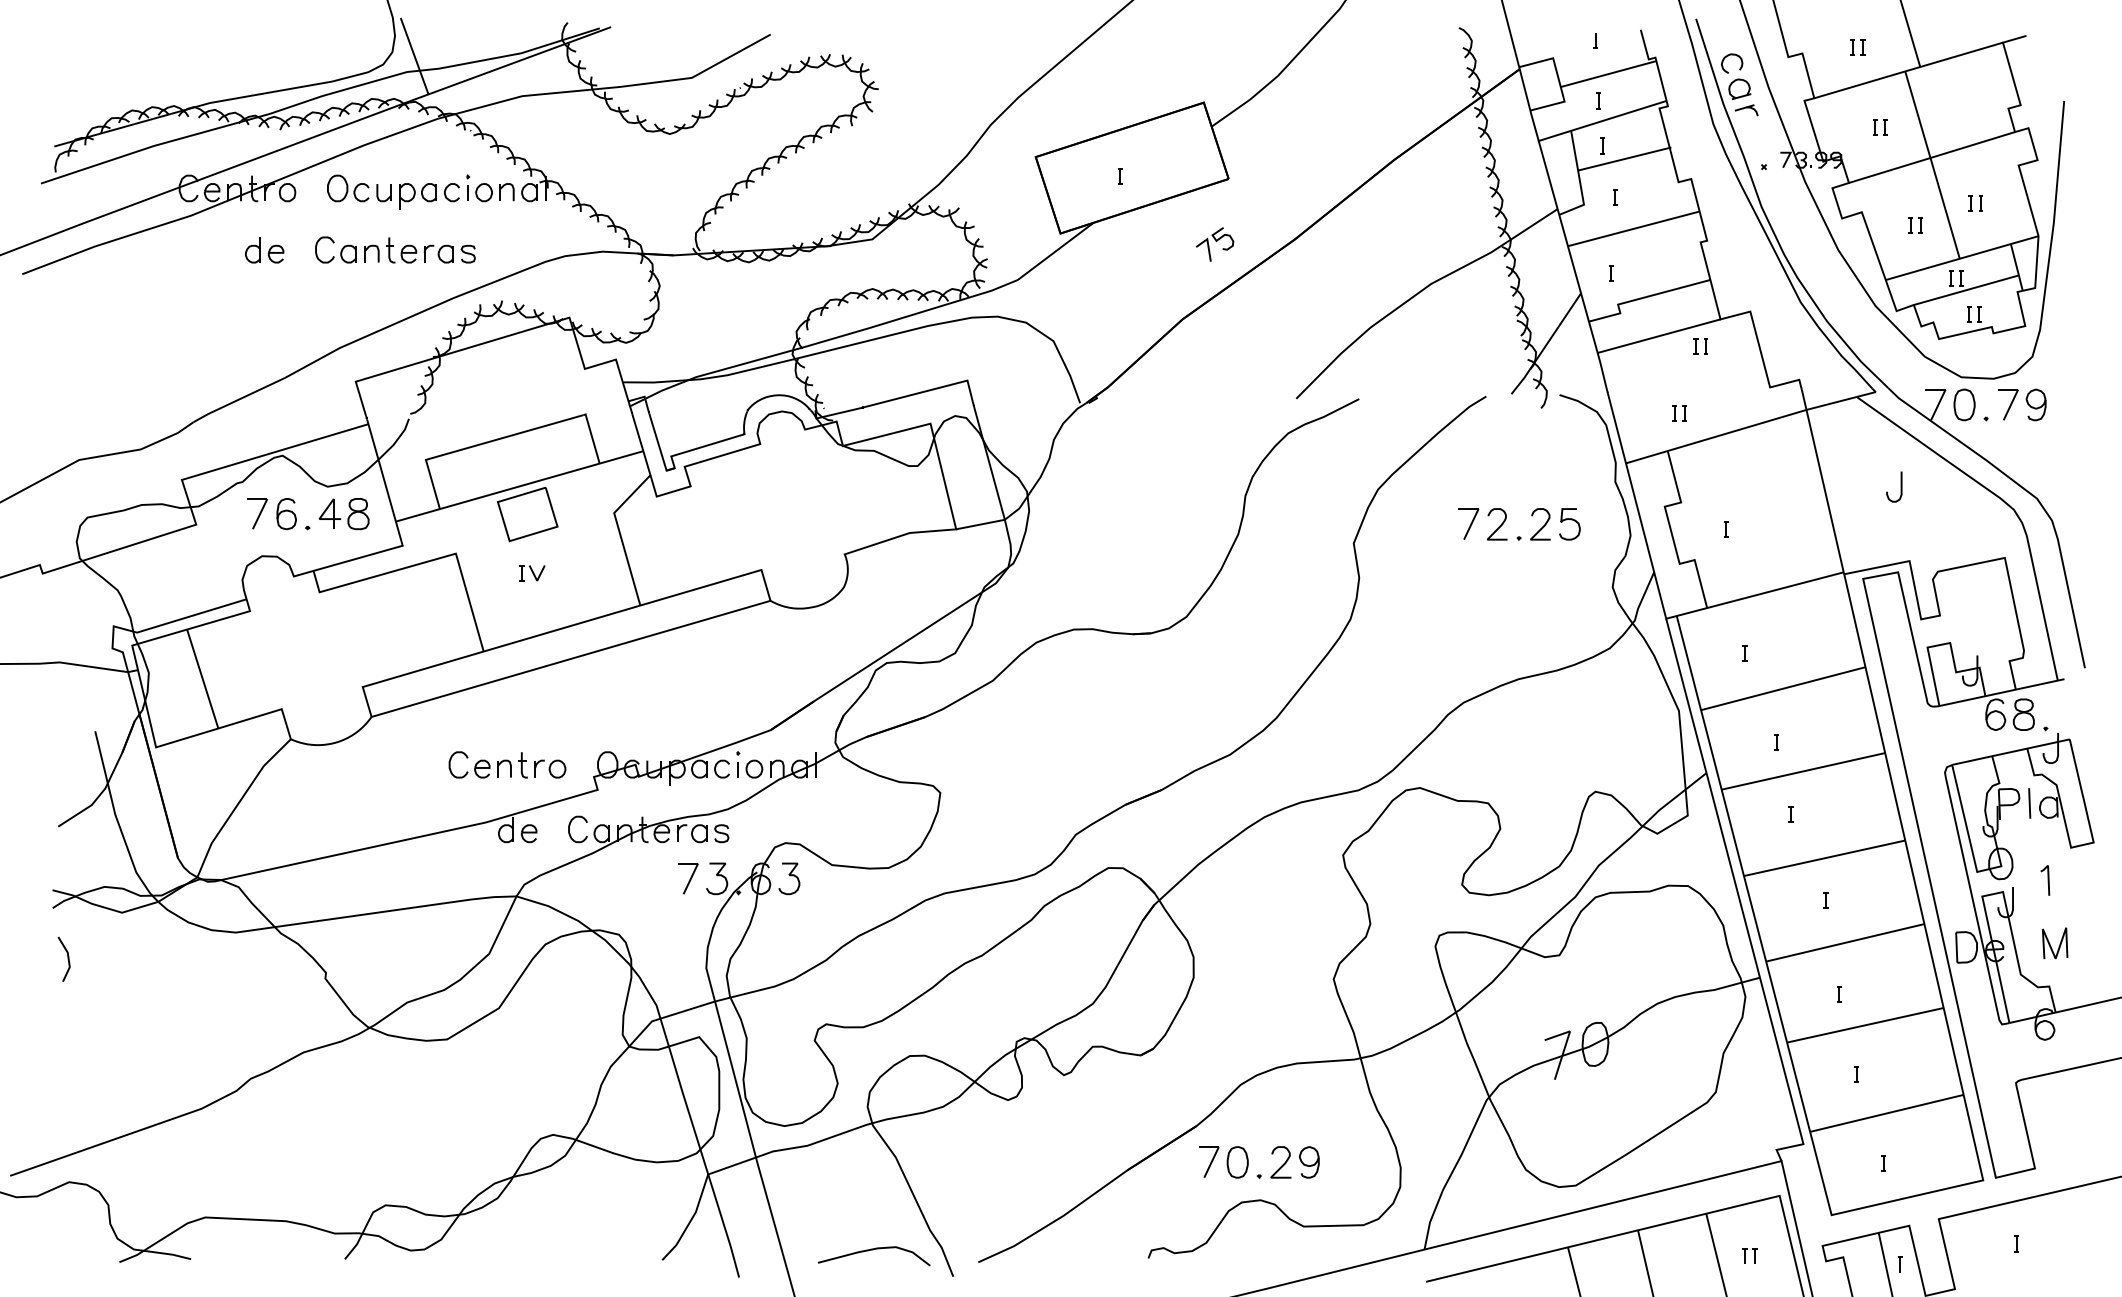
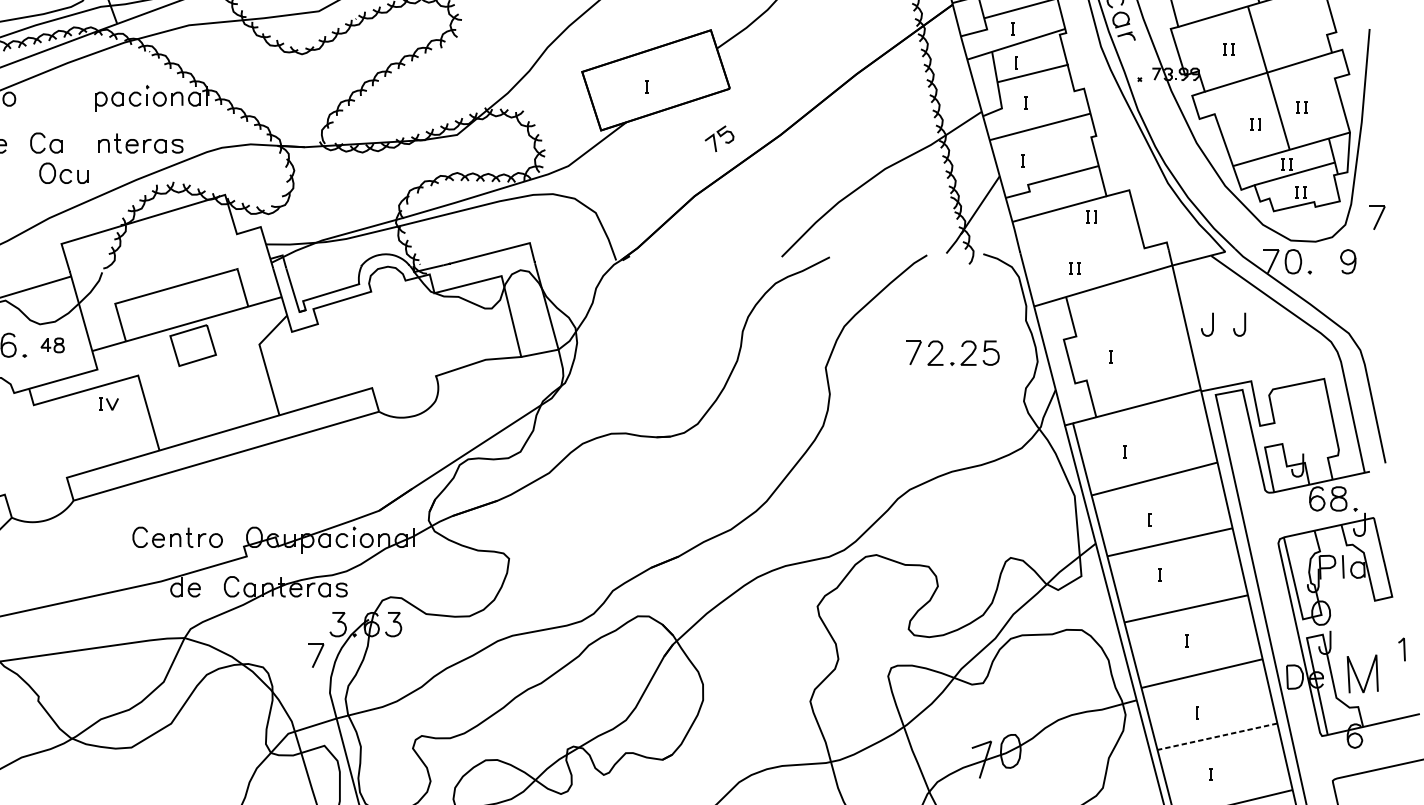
part: (359, 188) -> (64, 173), moved
part: (419, 250) -> (140, 143), moved
part: (2008, 404) -> (1377, 217), moved
curve: (1858, 486) -> (1212, 324), added
part: (343, 514) -> (52, 345), size x0.6
part: (532, 573) -> (108, 404), moved
part: (688, 878) -> (316, 655), moved
line: (2047, 880) -> (1403, 649), moved
part: (2054, 943) -> (1362, 674), size x1.6
line: (1864, 1025) -> (1216, 736), solid -> dashed

